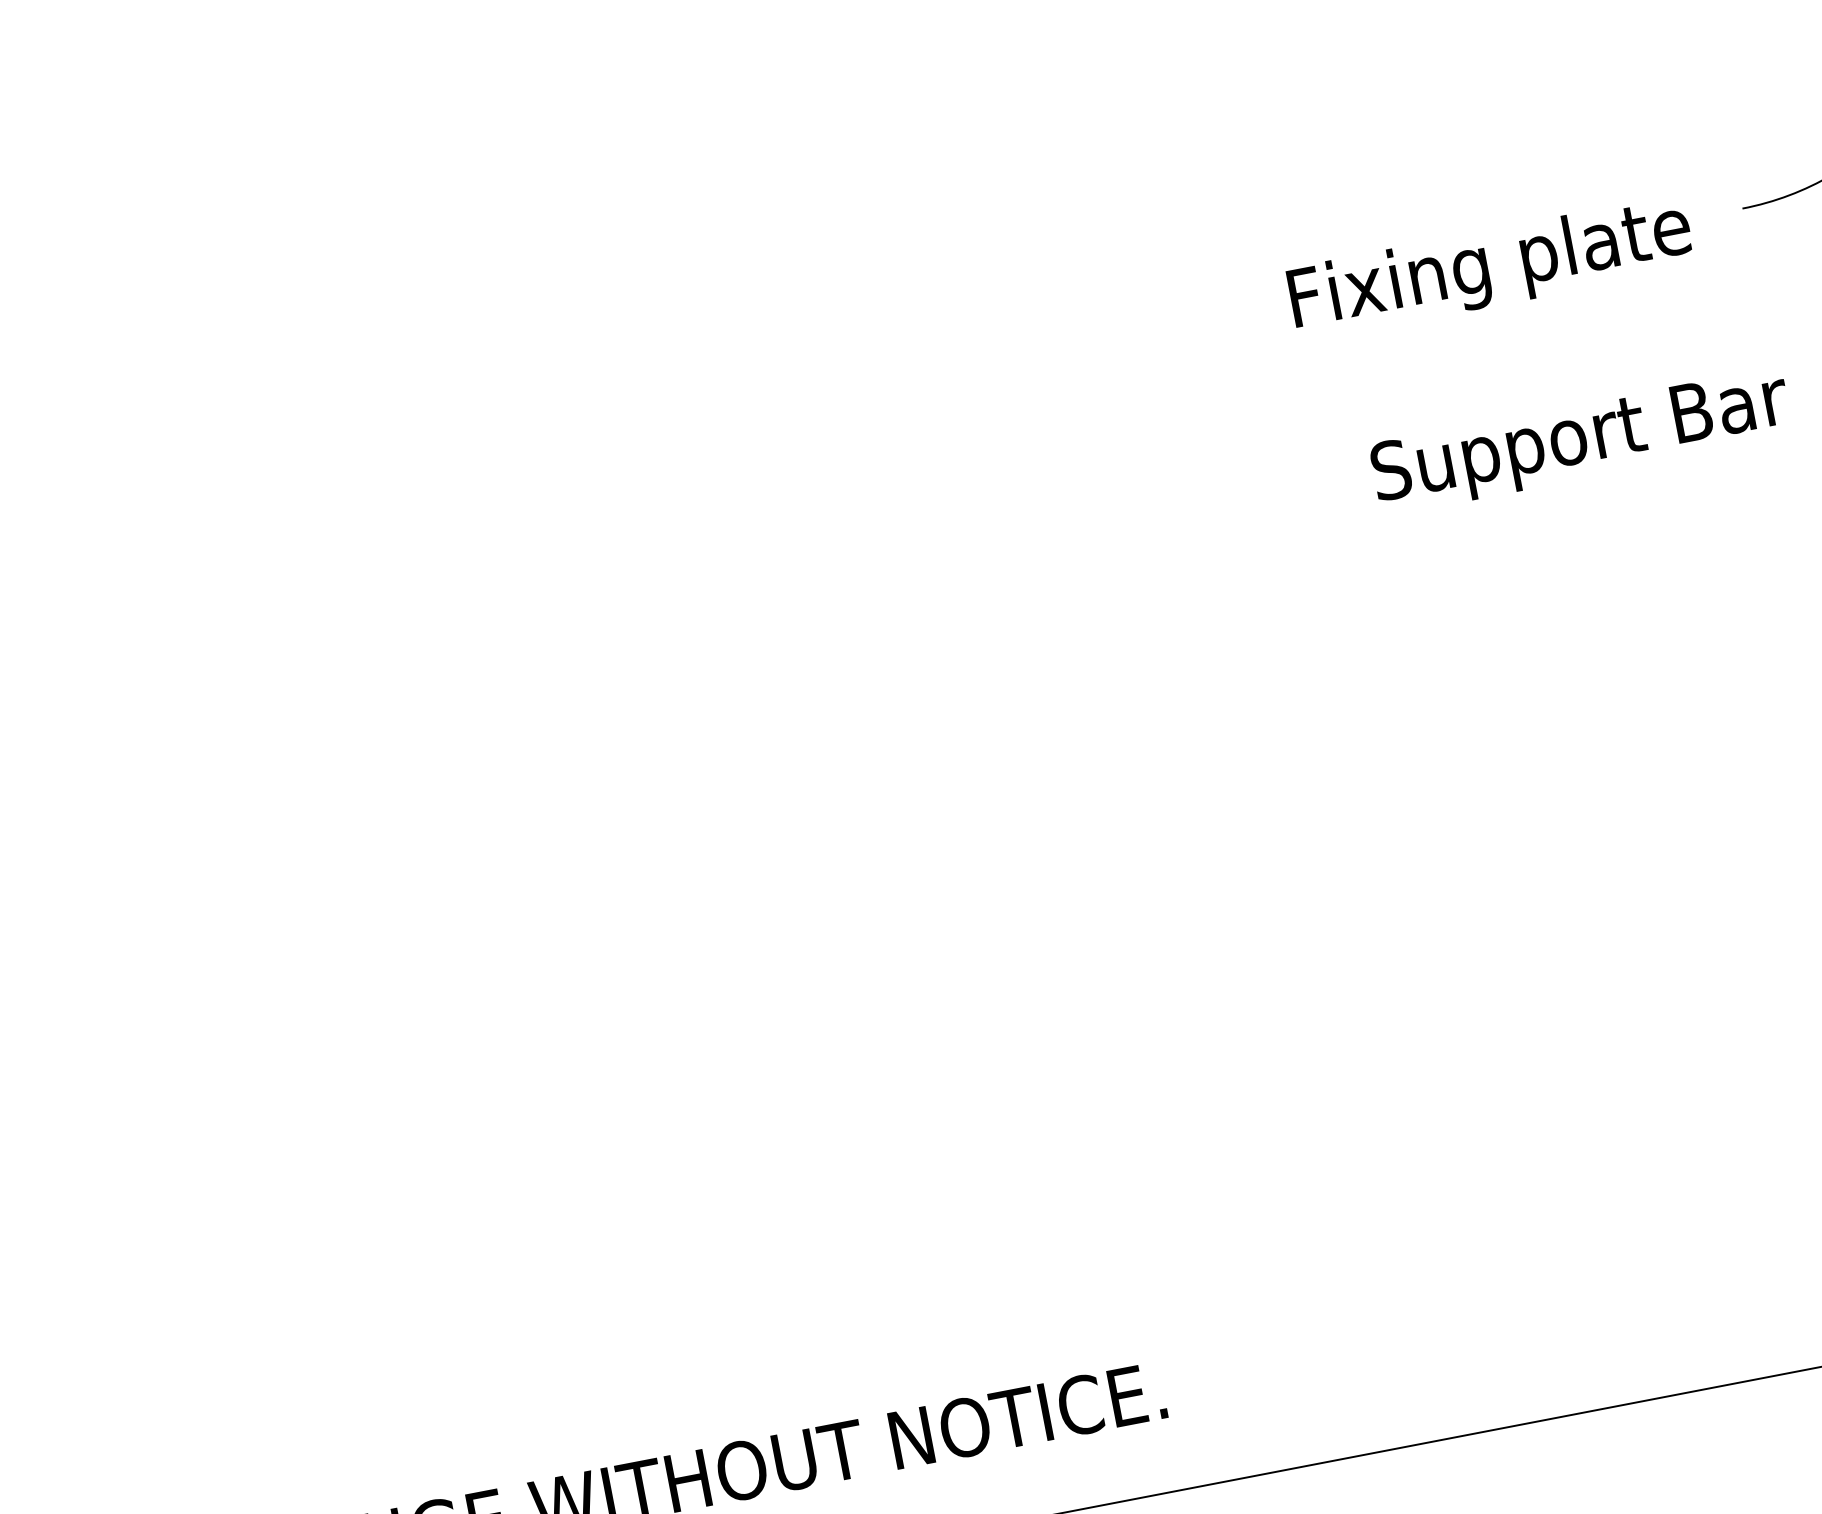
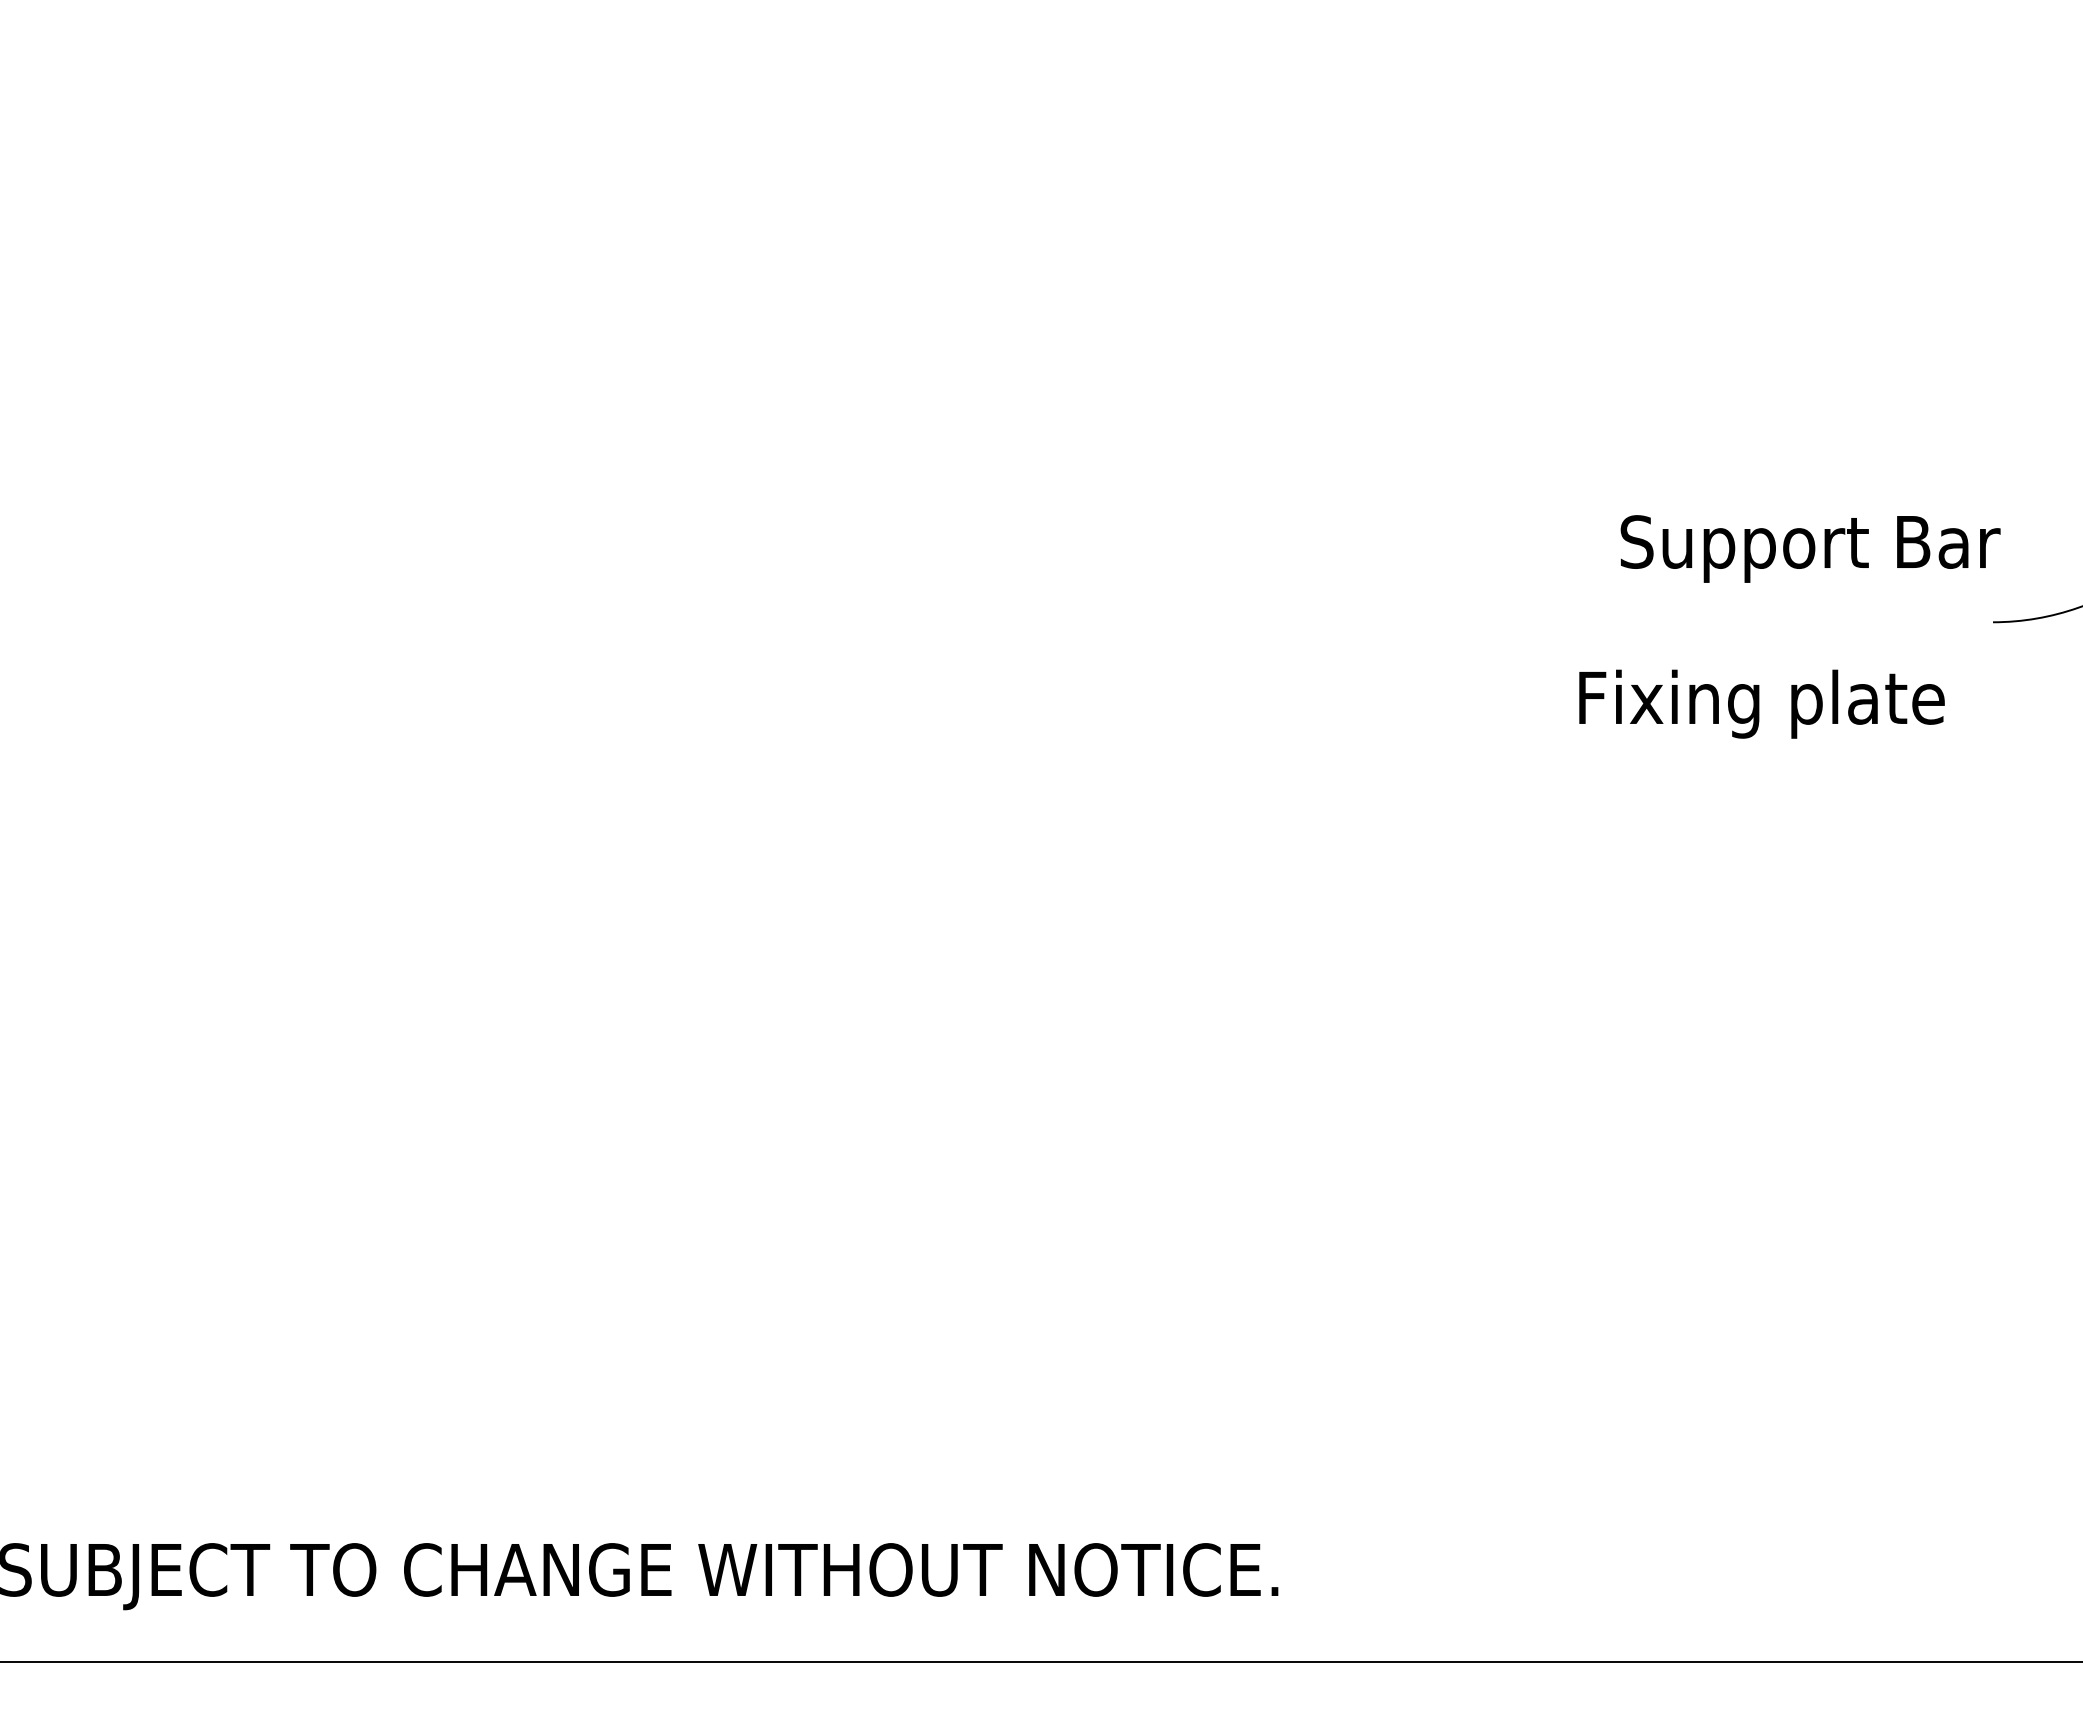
text: (1490, 267) -> (1761, 703), moved
text: (1581, 440) -> (1810, 548), moved

